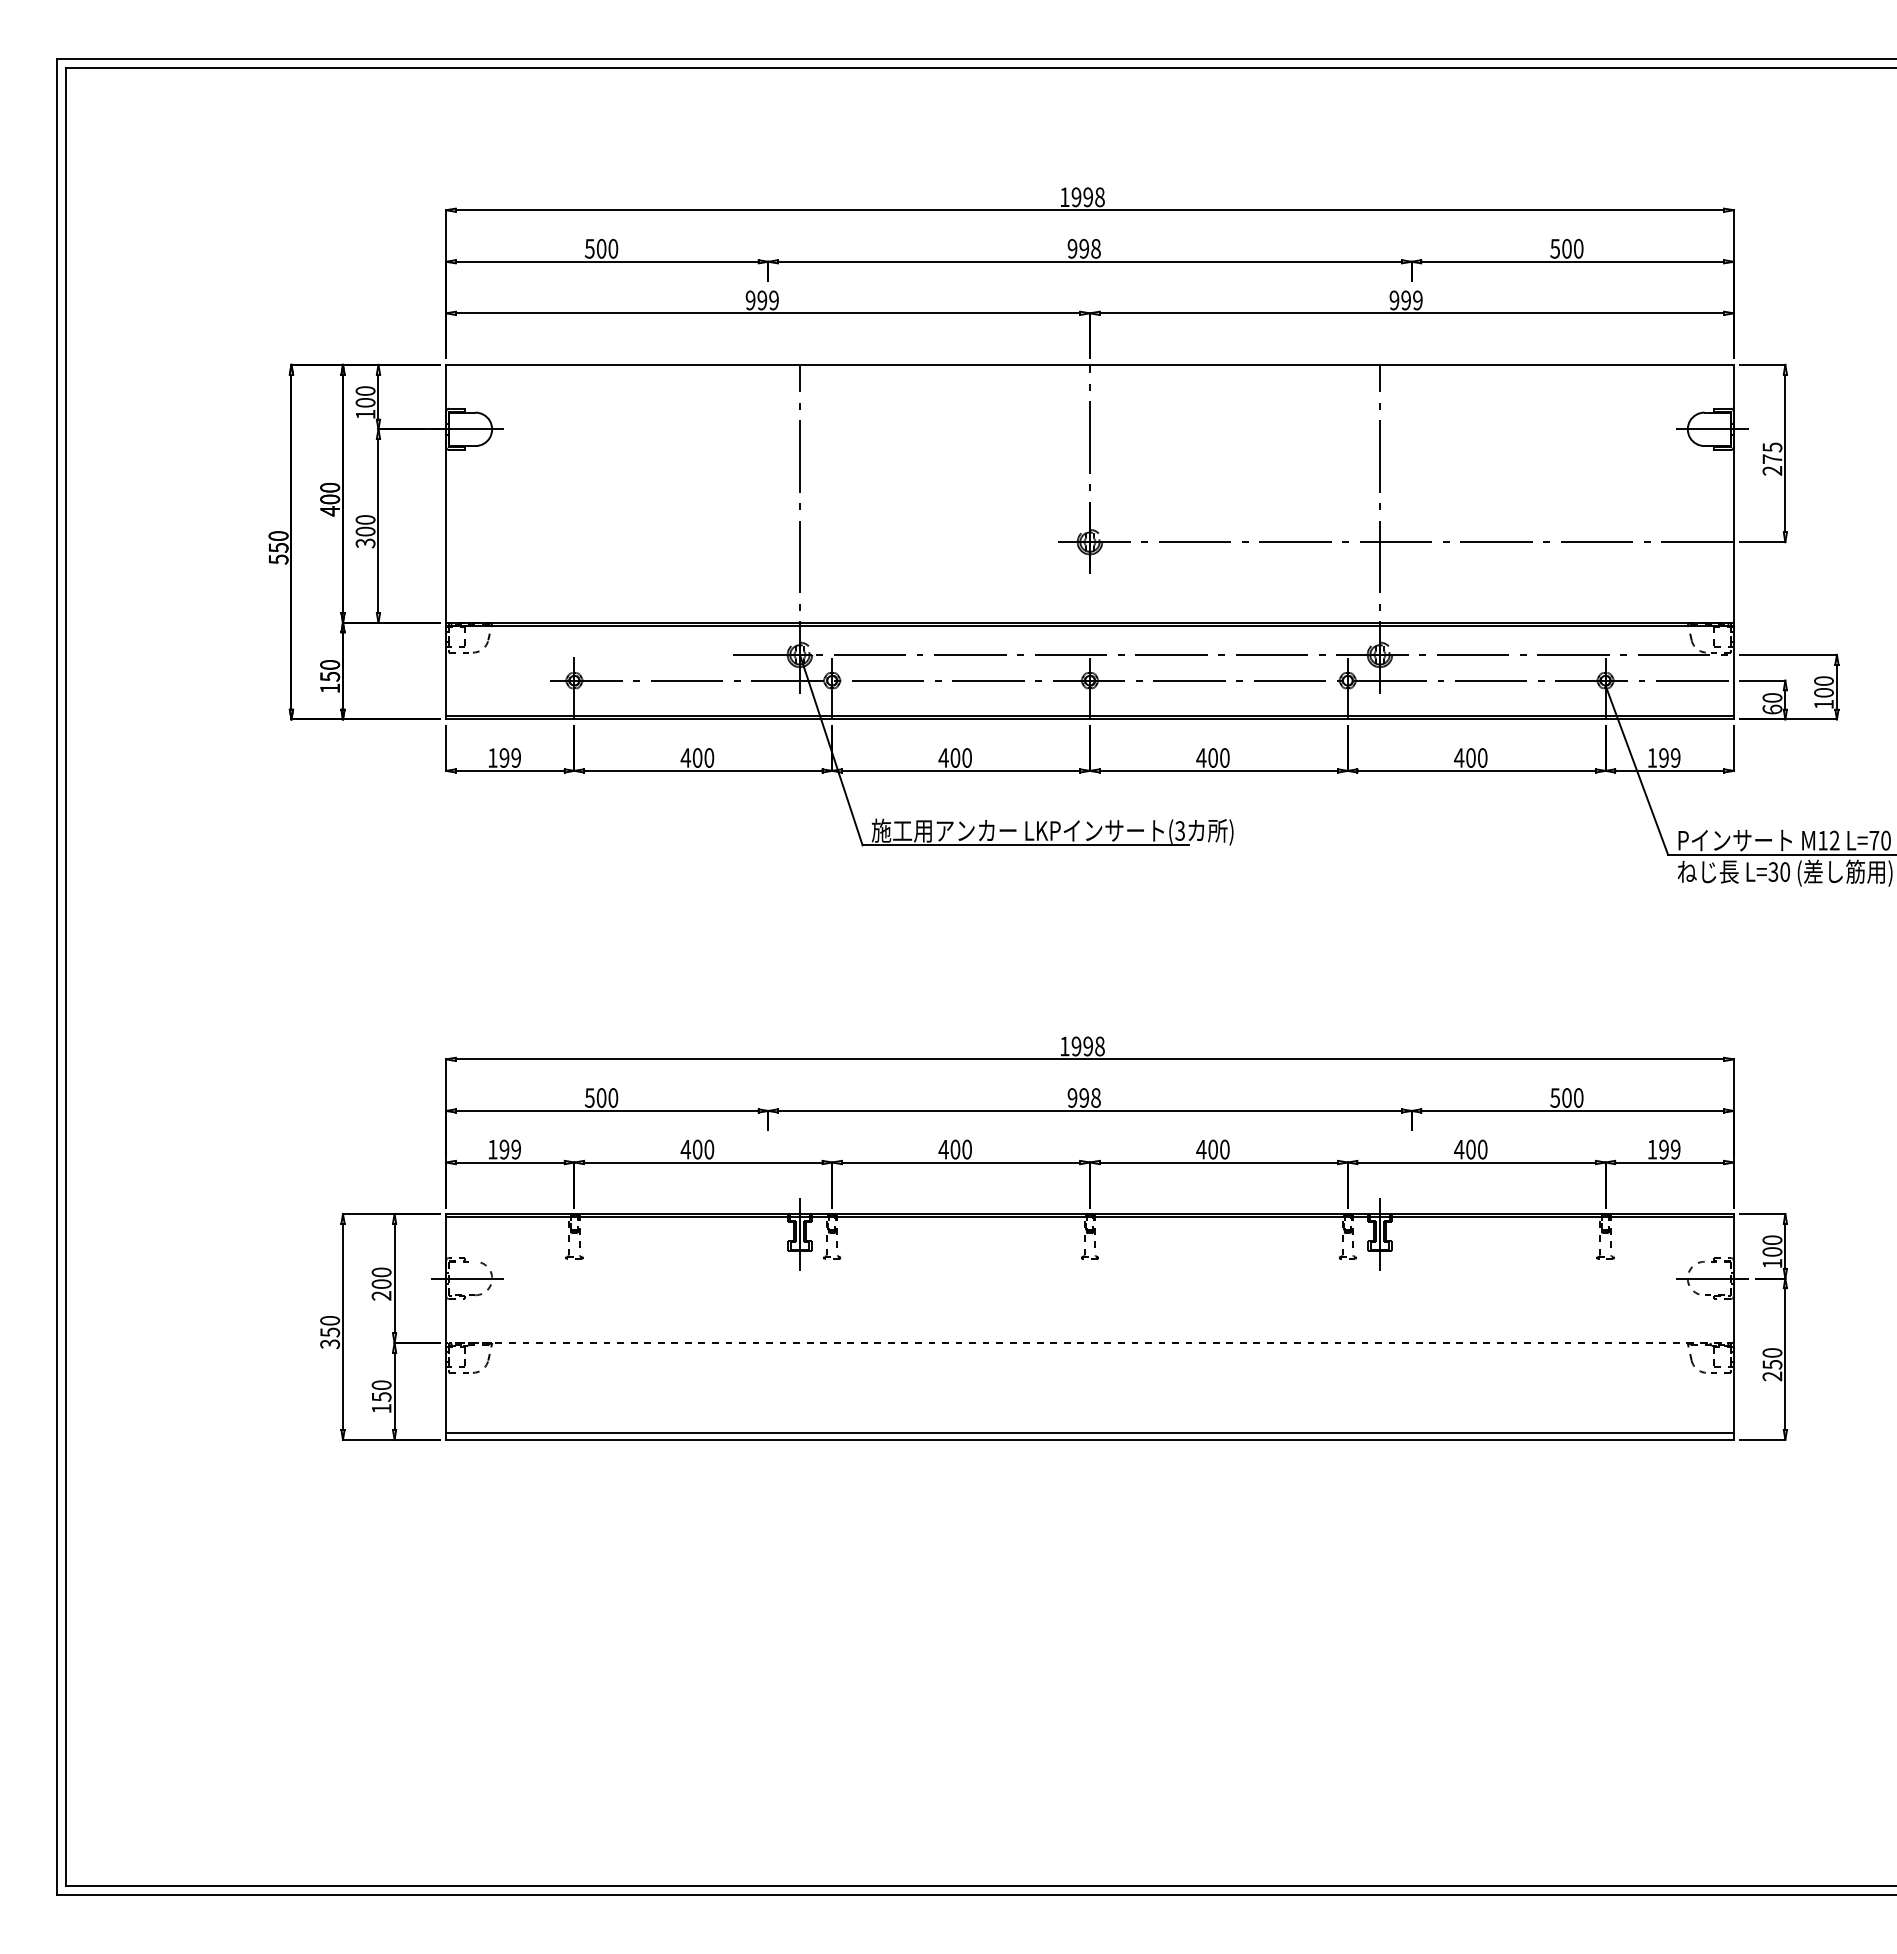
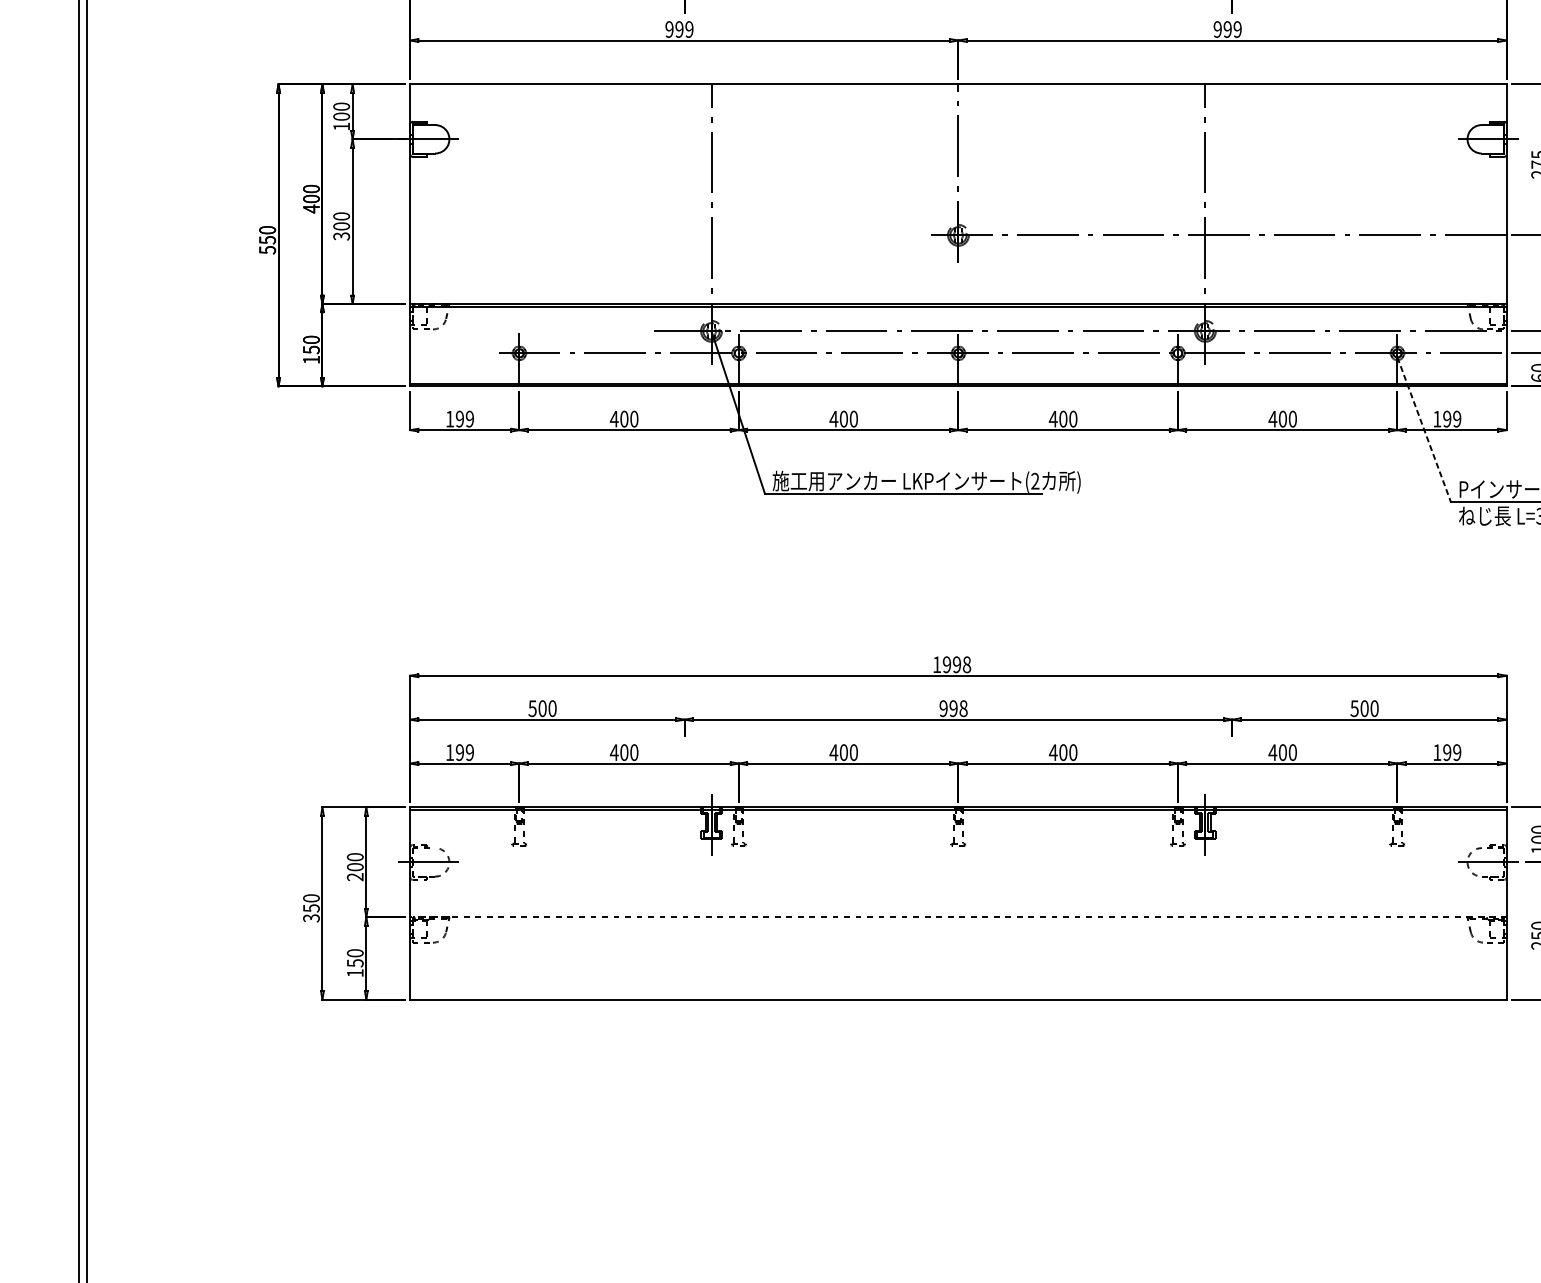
line: (1637, 770) -> (1424, 429), solid -> dashed
text: (1180, 830) -> (1035, 480), (3 -> (2
line: (1089, 1433) -> (958, 994), removed

